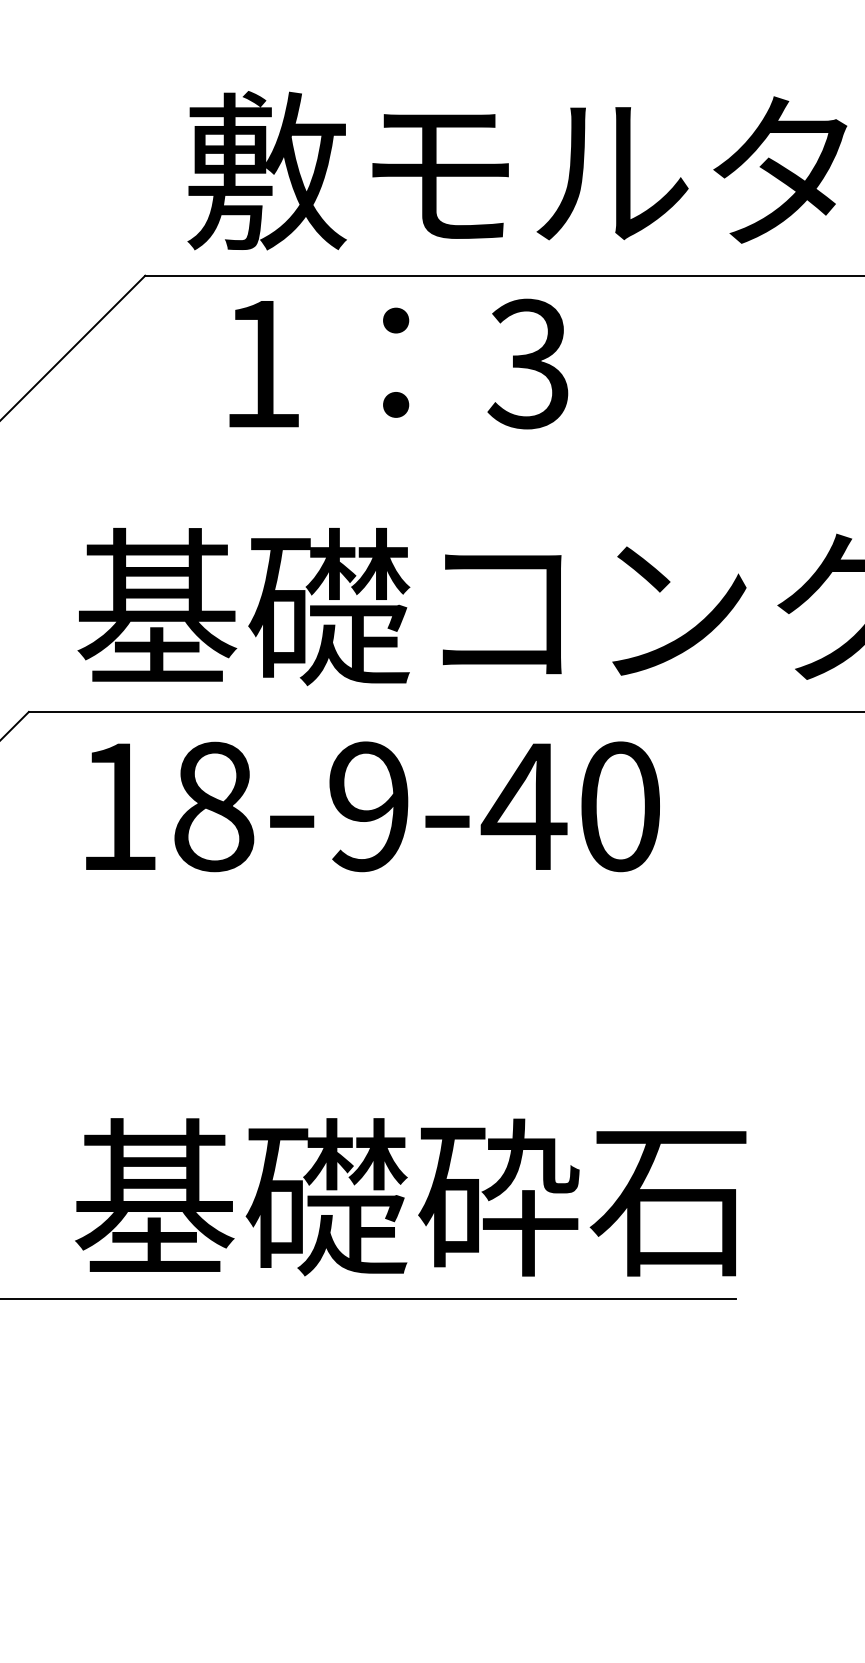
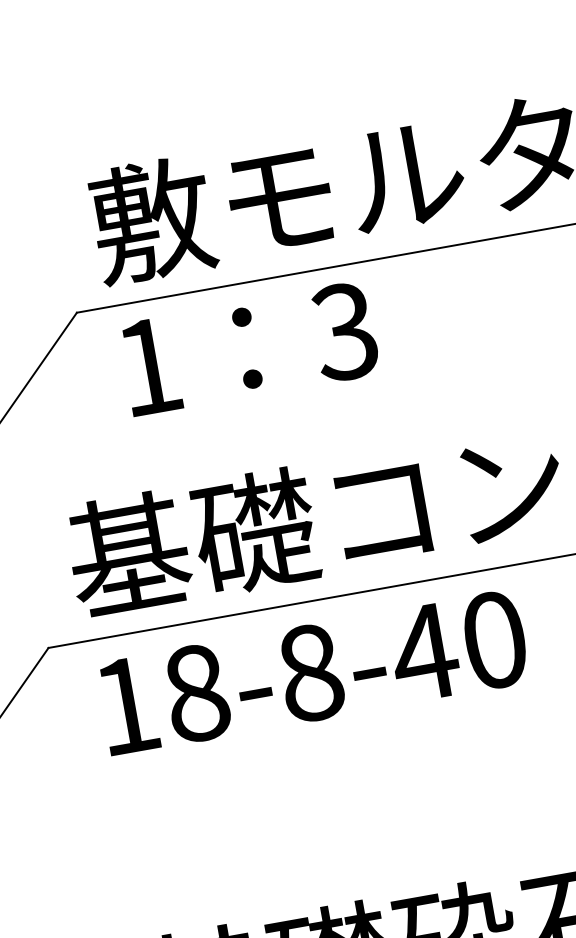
text: (398, 363) -> (249, 348), moved
text: (369, 806) -> (310, 672), 18-9-40 -> 18-8-40

